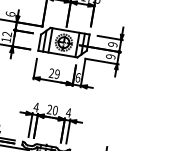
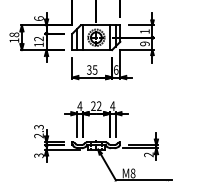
text: (112, 44) -> (144, 31), 9 -> 1
text: (54, 73) -> (92, 69), 29 -> 35
text: (54, 109) -> (98, 105), 20 -> 22

